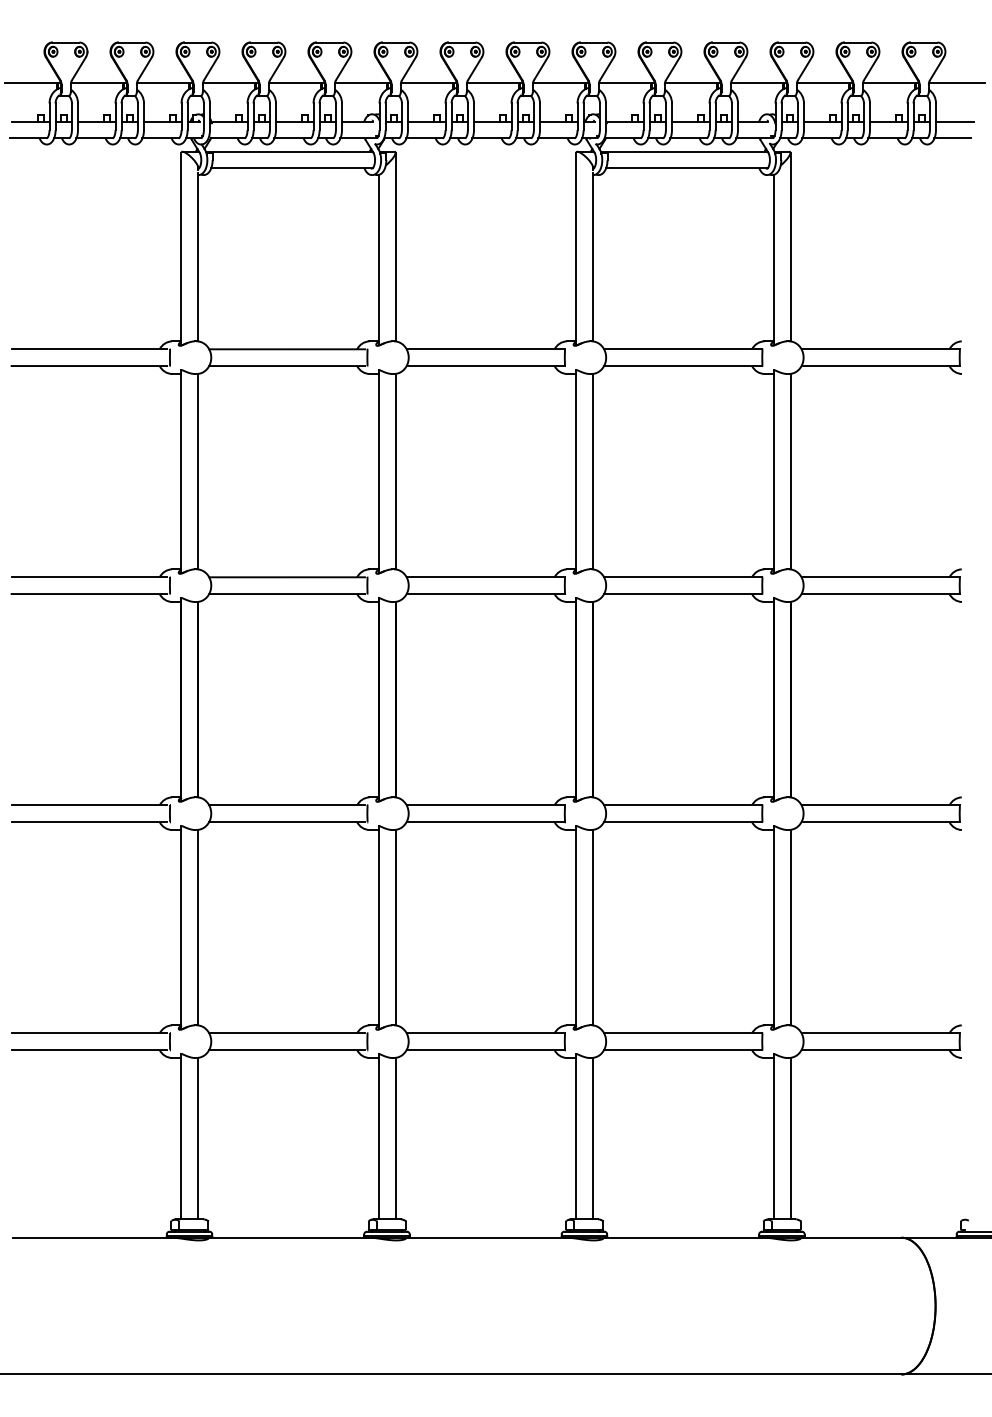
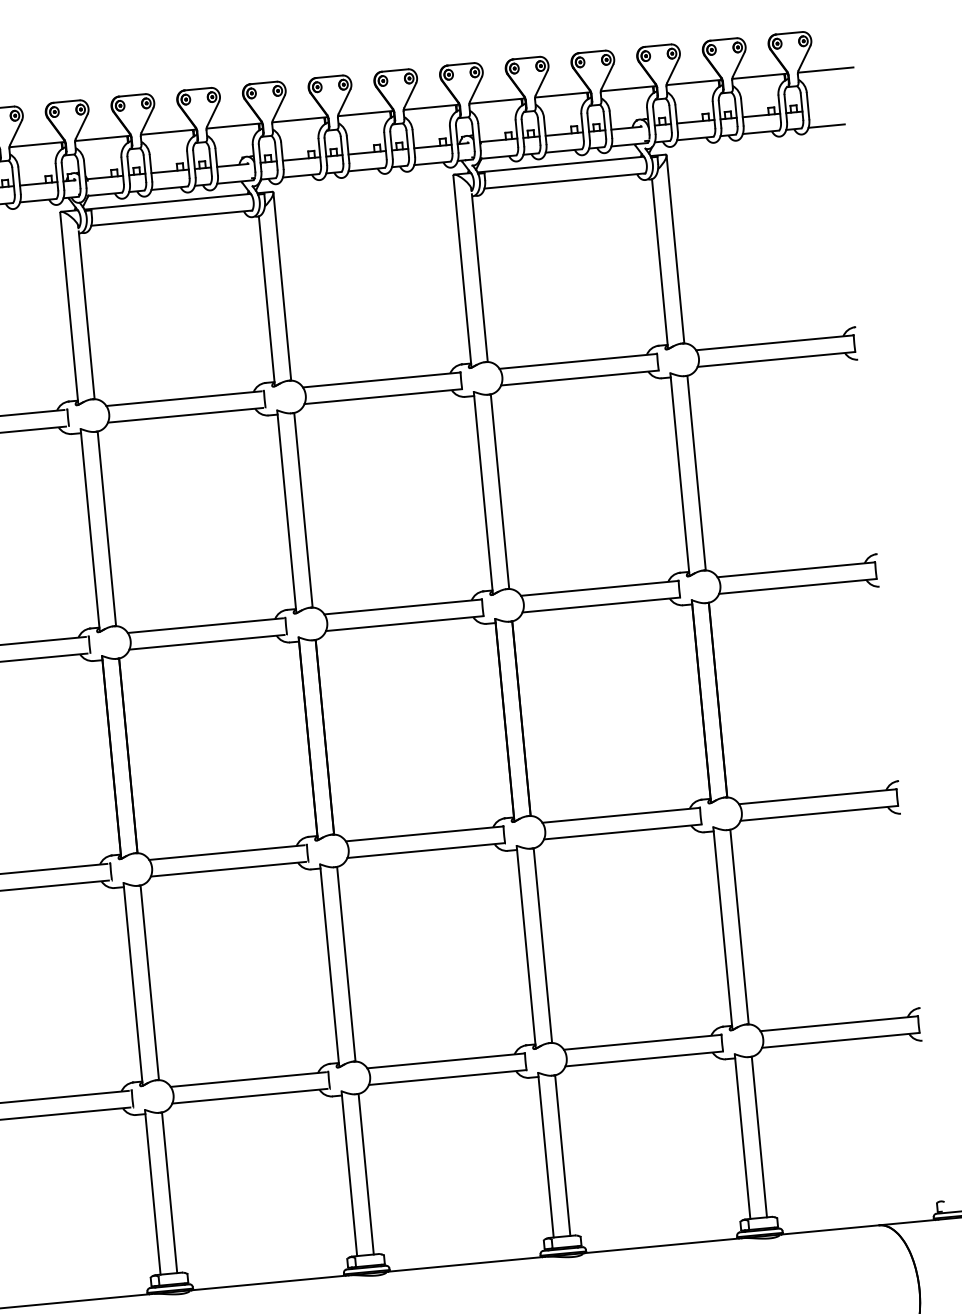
line: (954, 121) -> (826, 109), removed

